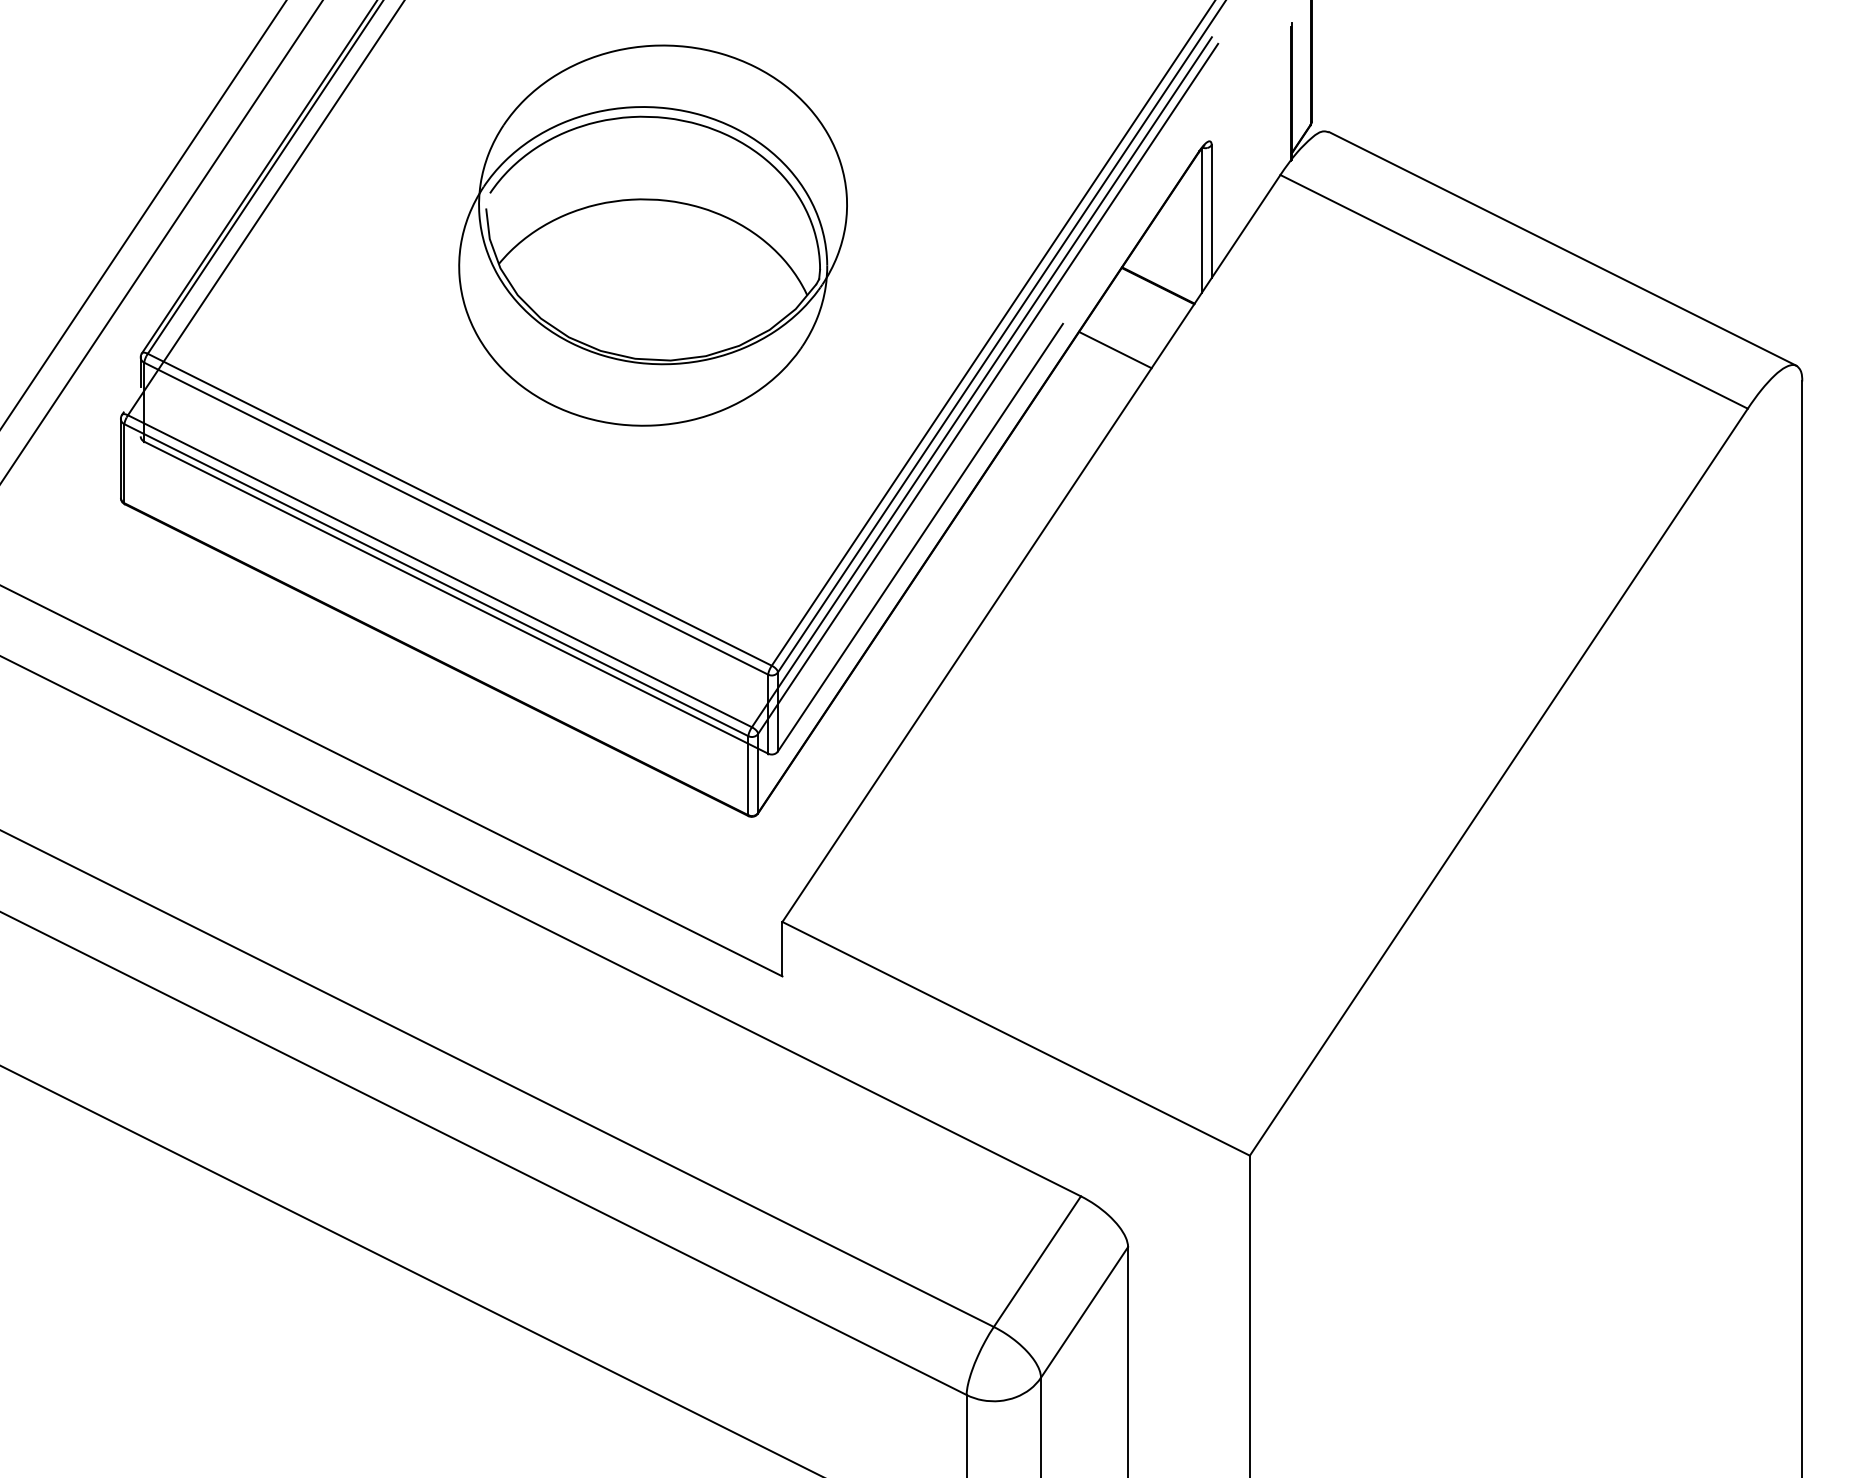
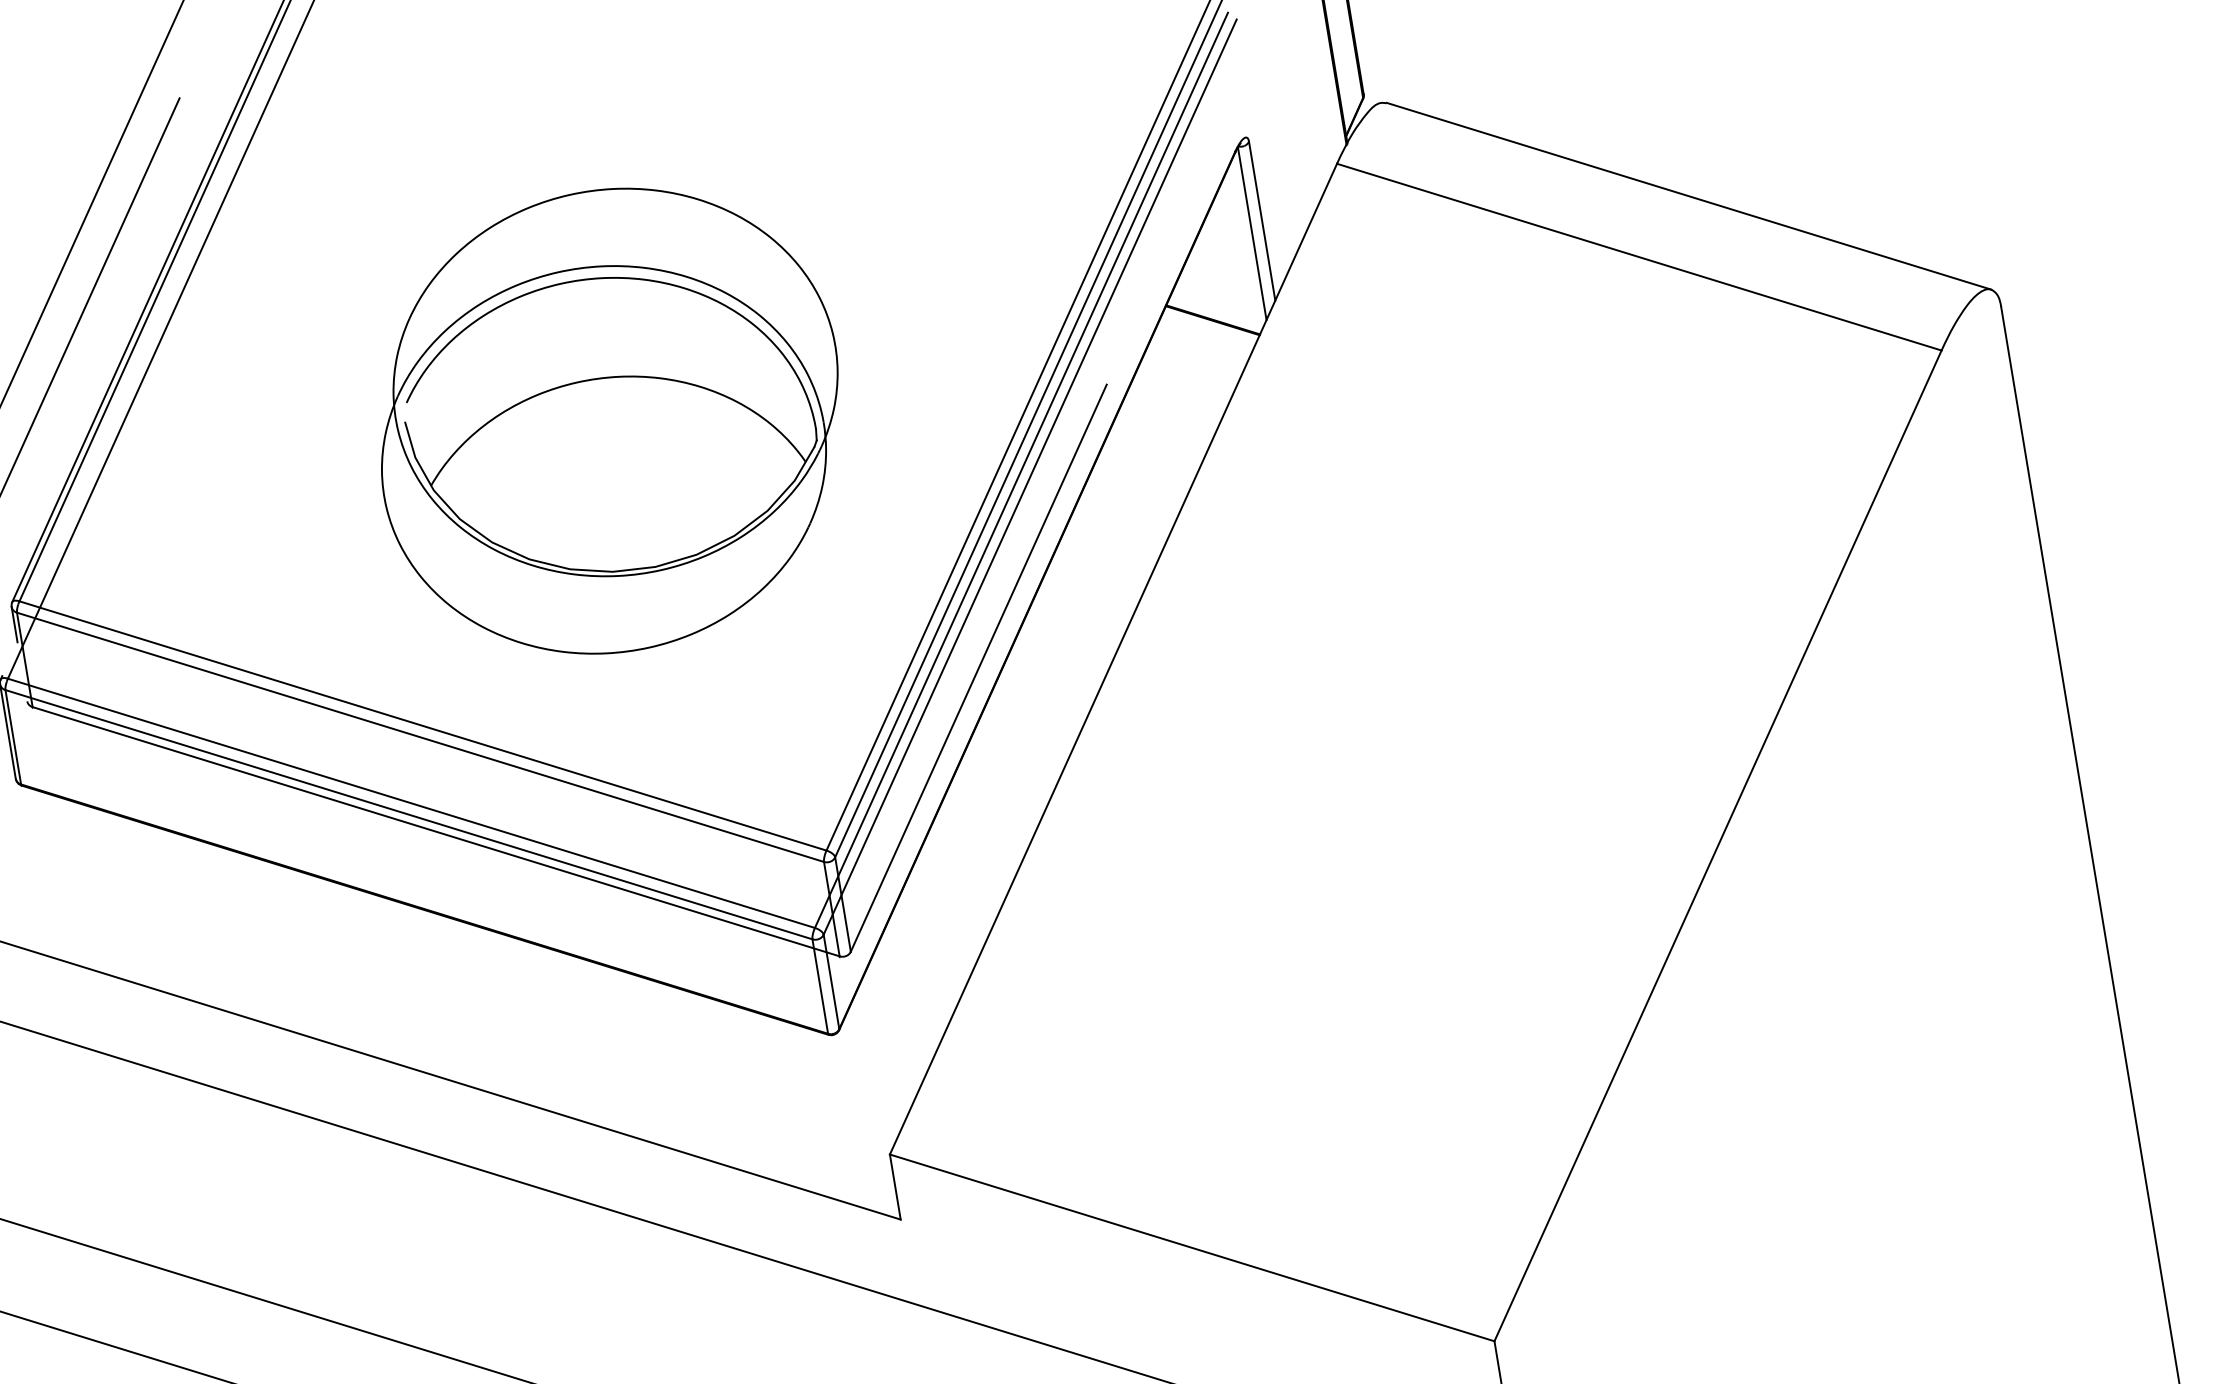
part: (652, 235) -> (609, 421), moved
line: (1115, 349) -> (1174, 404), removed

